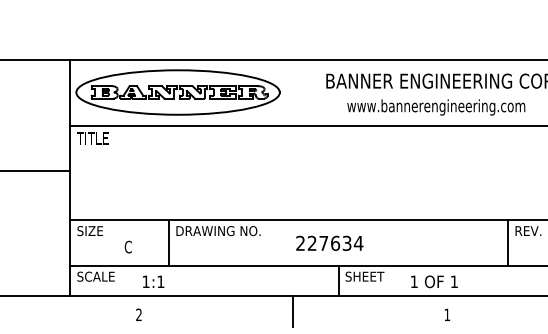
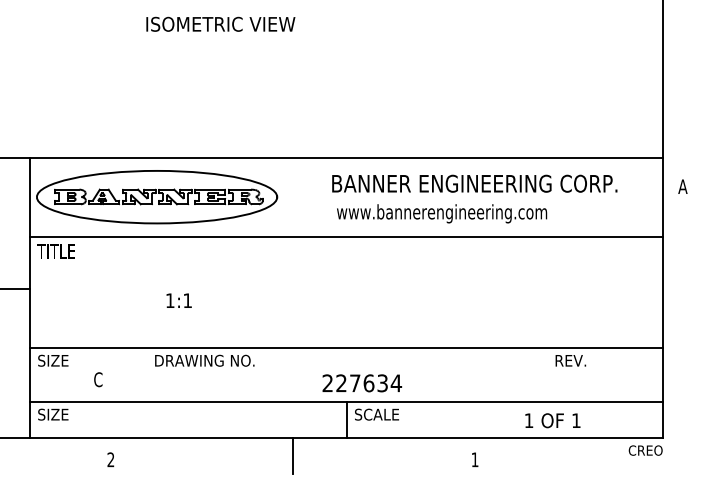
text: (436, 107) -> (442, 213), moved
line: (169, 242) -> (146, 374), removed
line: (507, 242) -> (546, 374), removed
text: (329, 243) -> (362, 383), moved
text: (99, 276) -> (64, 414), SCALE -> SIZE
text: (368, 276) -> (382, 414), SHEET -> SCALE
text: (153, 281) -> (178, 300), moved
text: (434, 281) -> (552, 420), moved

